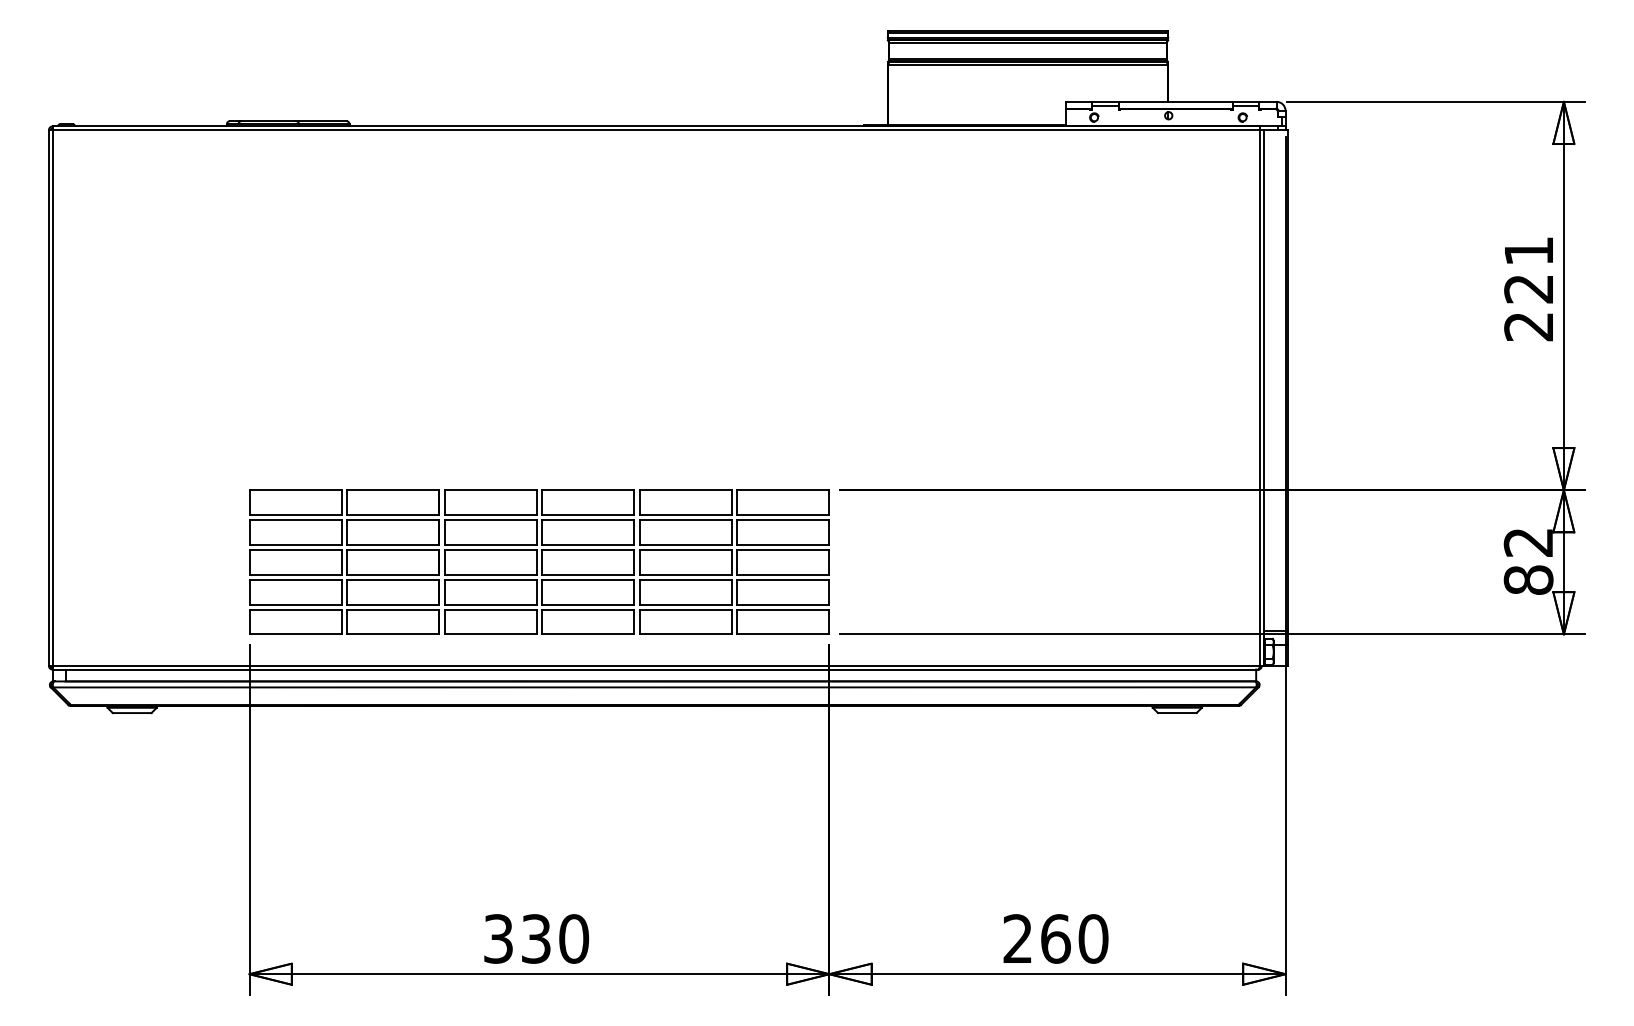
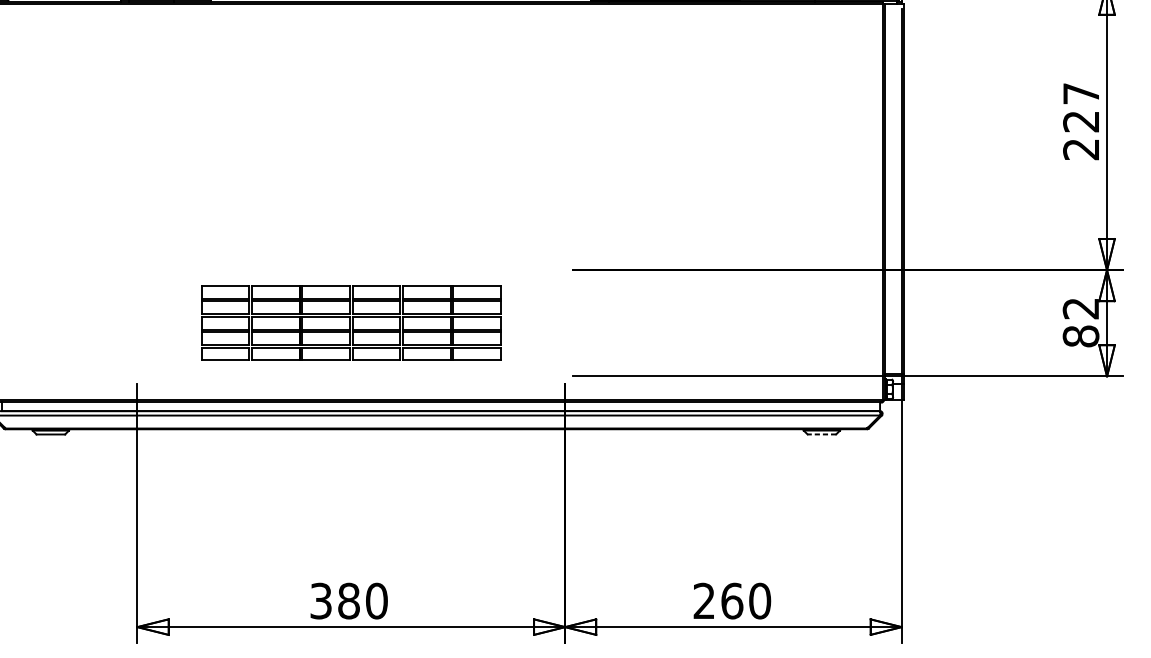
text: (1528, 251) -> (1080, 93), 221 -> 227
part: (539, 561) -> (351, 322), size x0.7
line: (1176, 713) -> (821, 434), solid -> dashed
text: (536, 938) -> (349, 600), 330 -> 380

